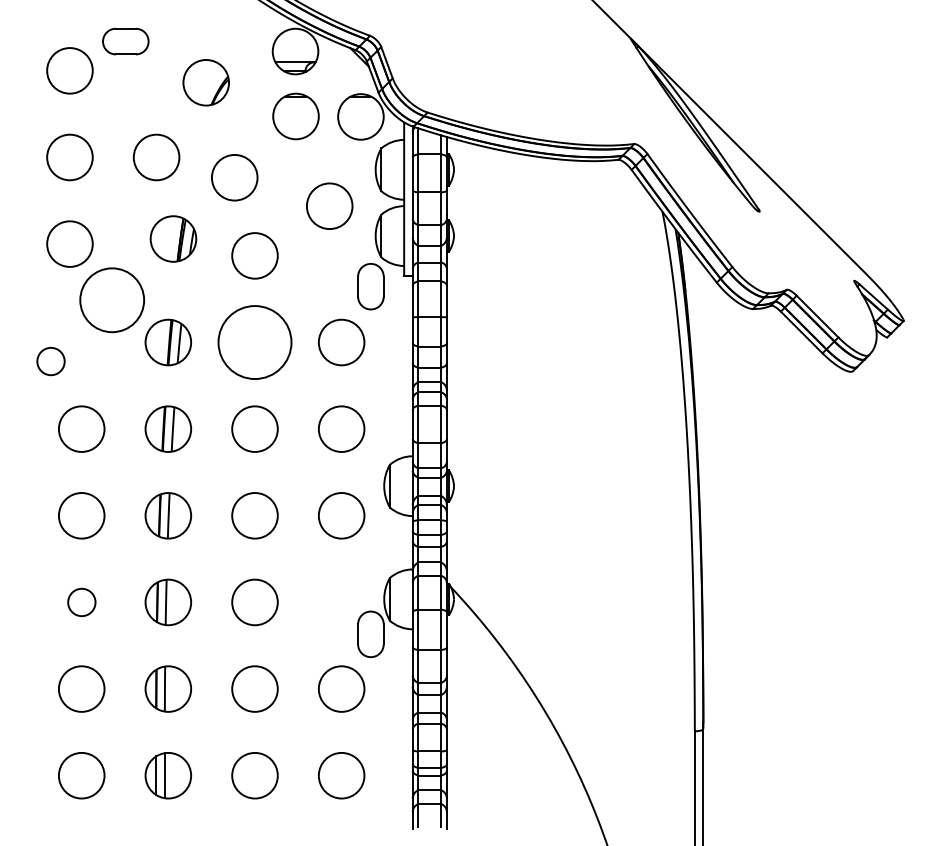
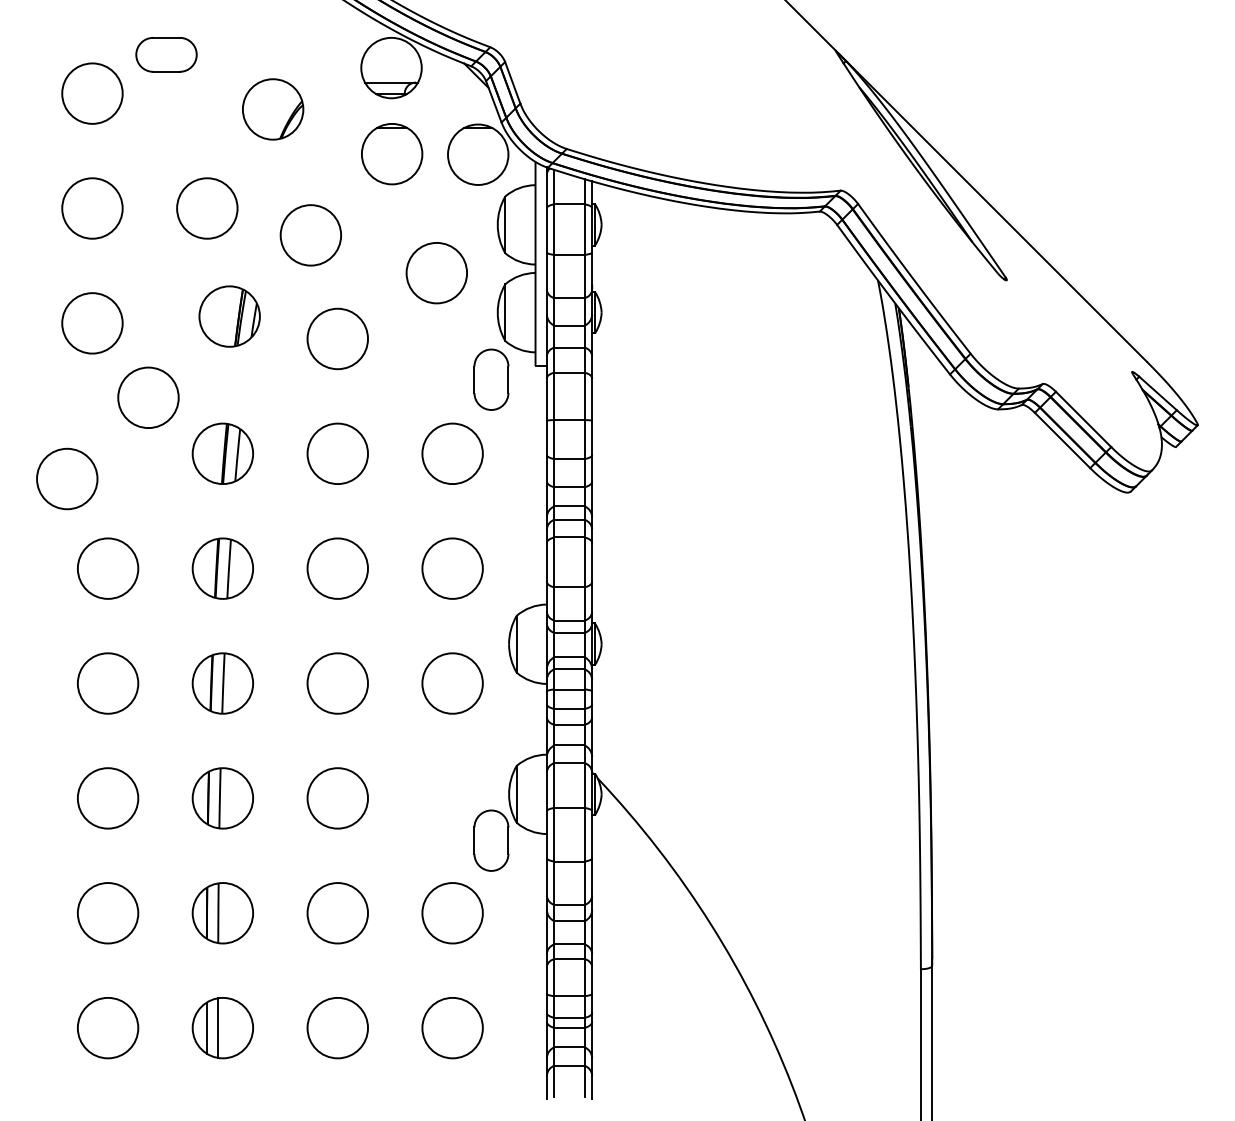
circle: (112, 300) -> (148, 397), size x0.71
circle: (254, 342) -> (337, 453), size x0.62
circle: (51, 361) -> (67, 478), size x1.67
circle: (82, 602) -> (108, 798), size x1.67

